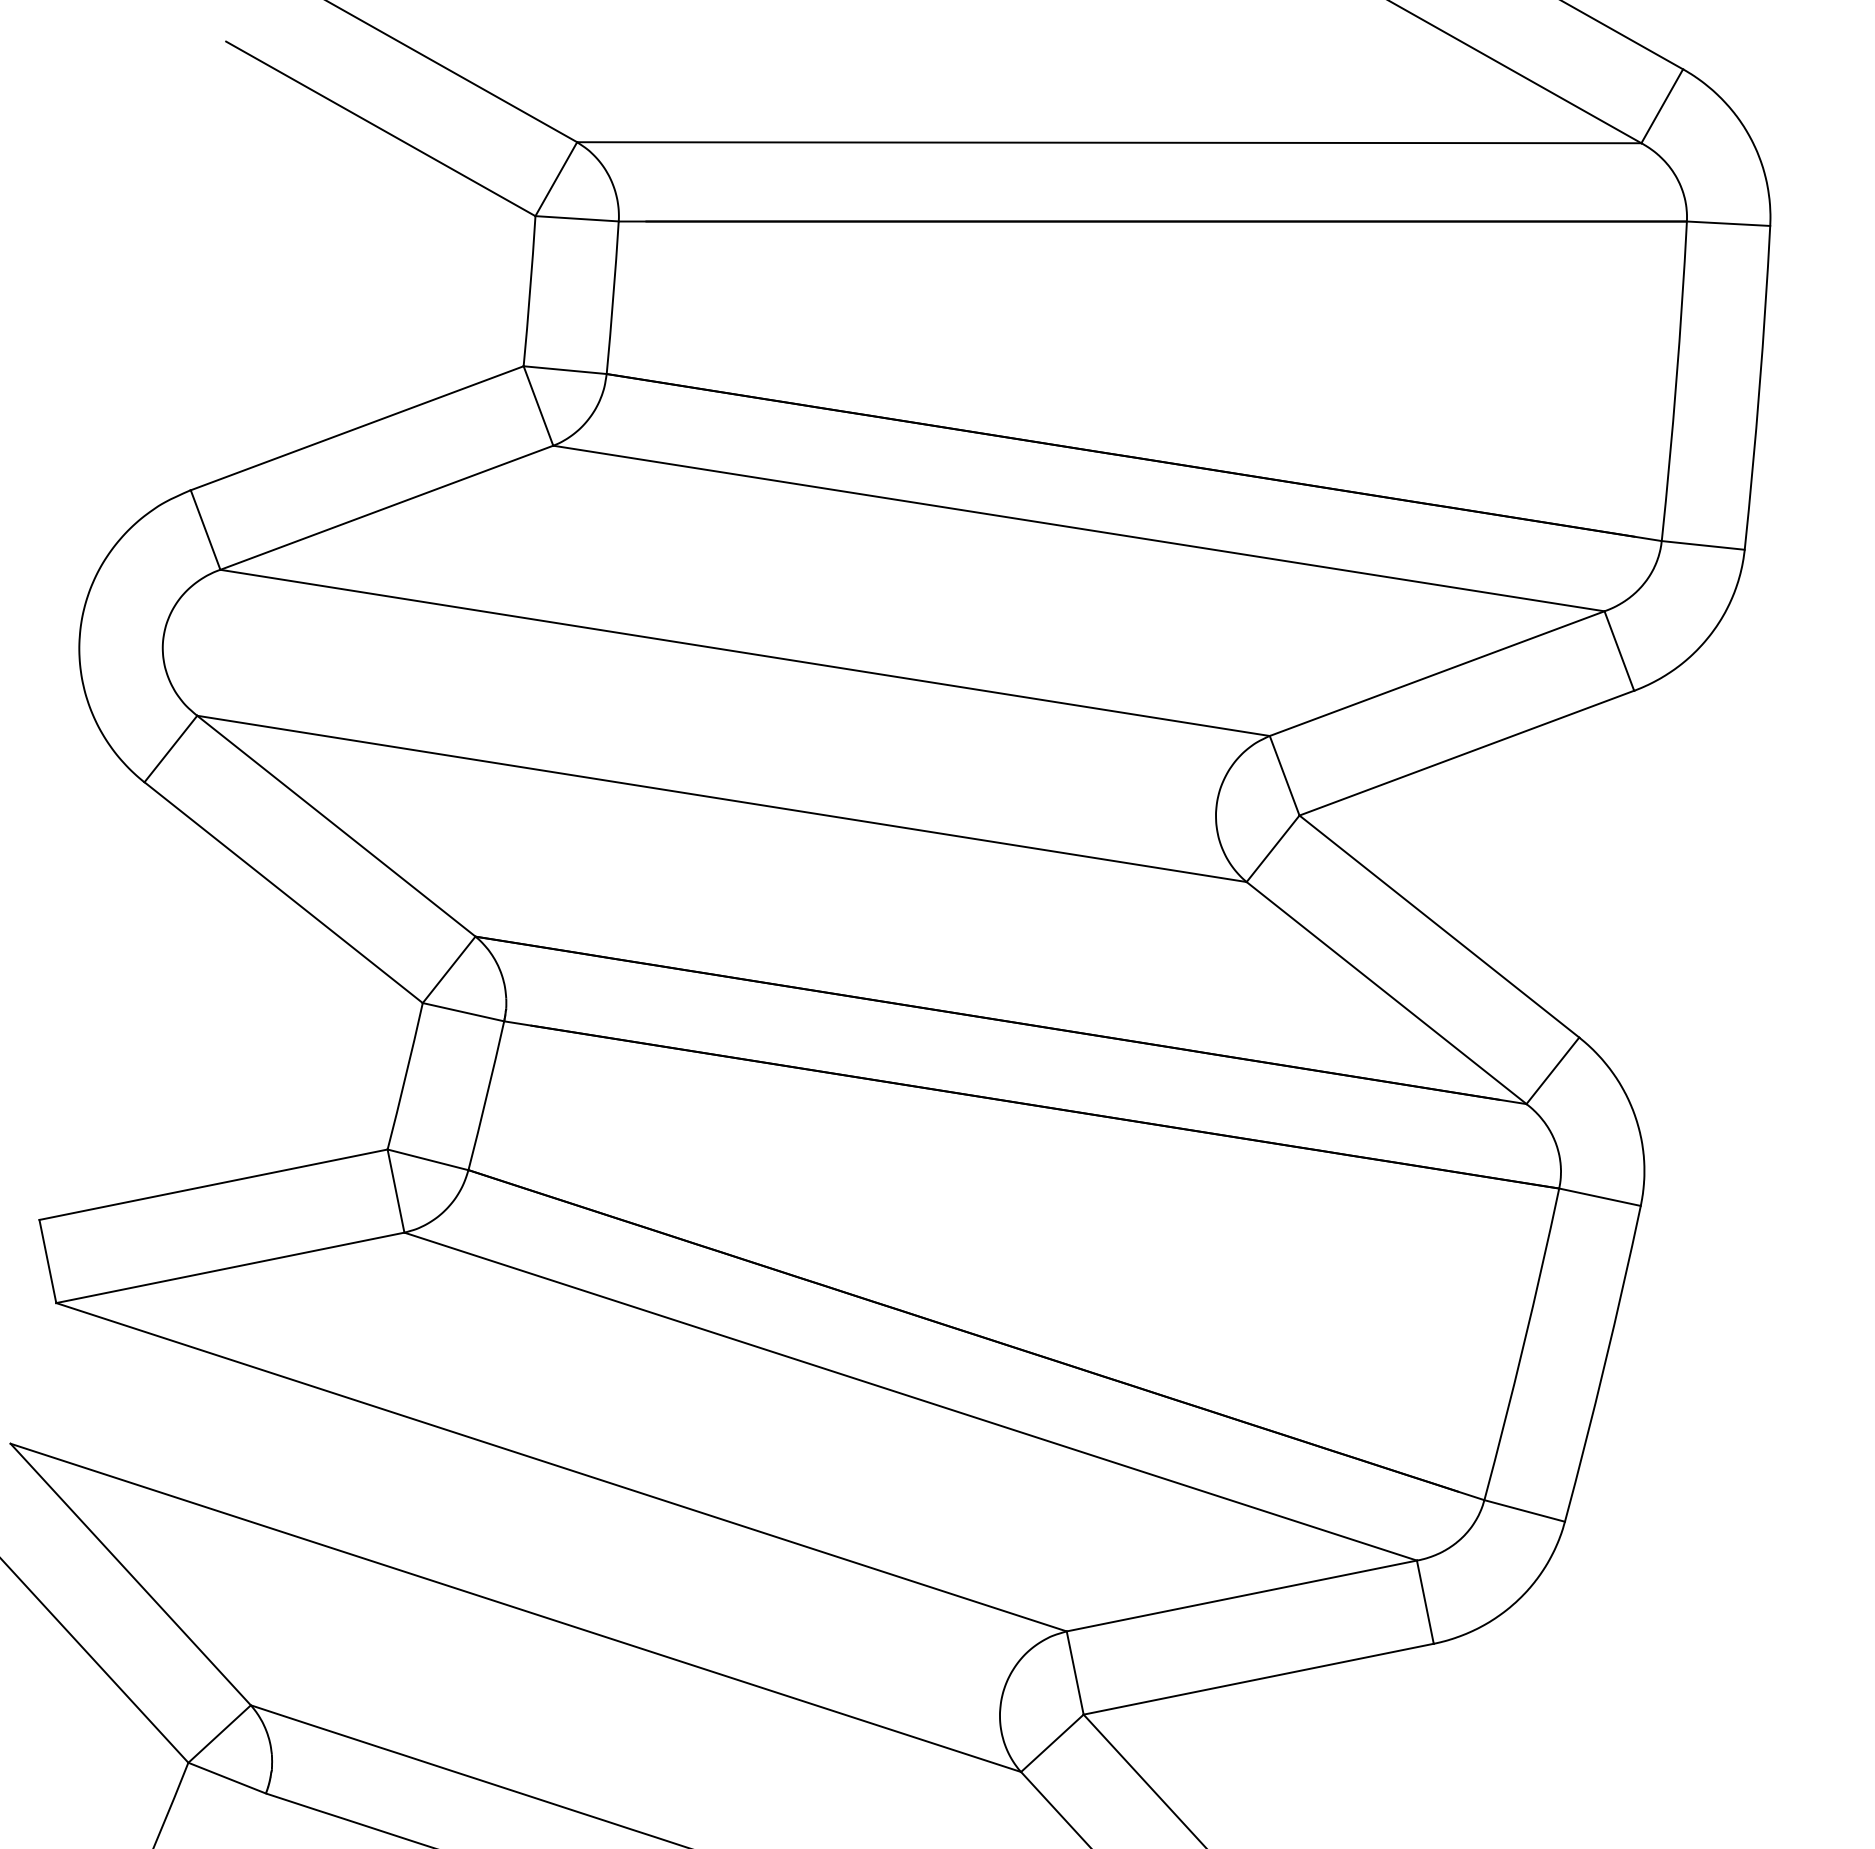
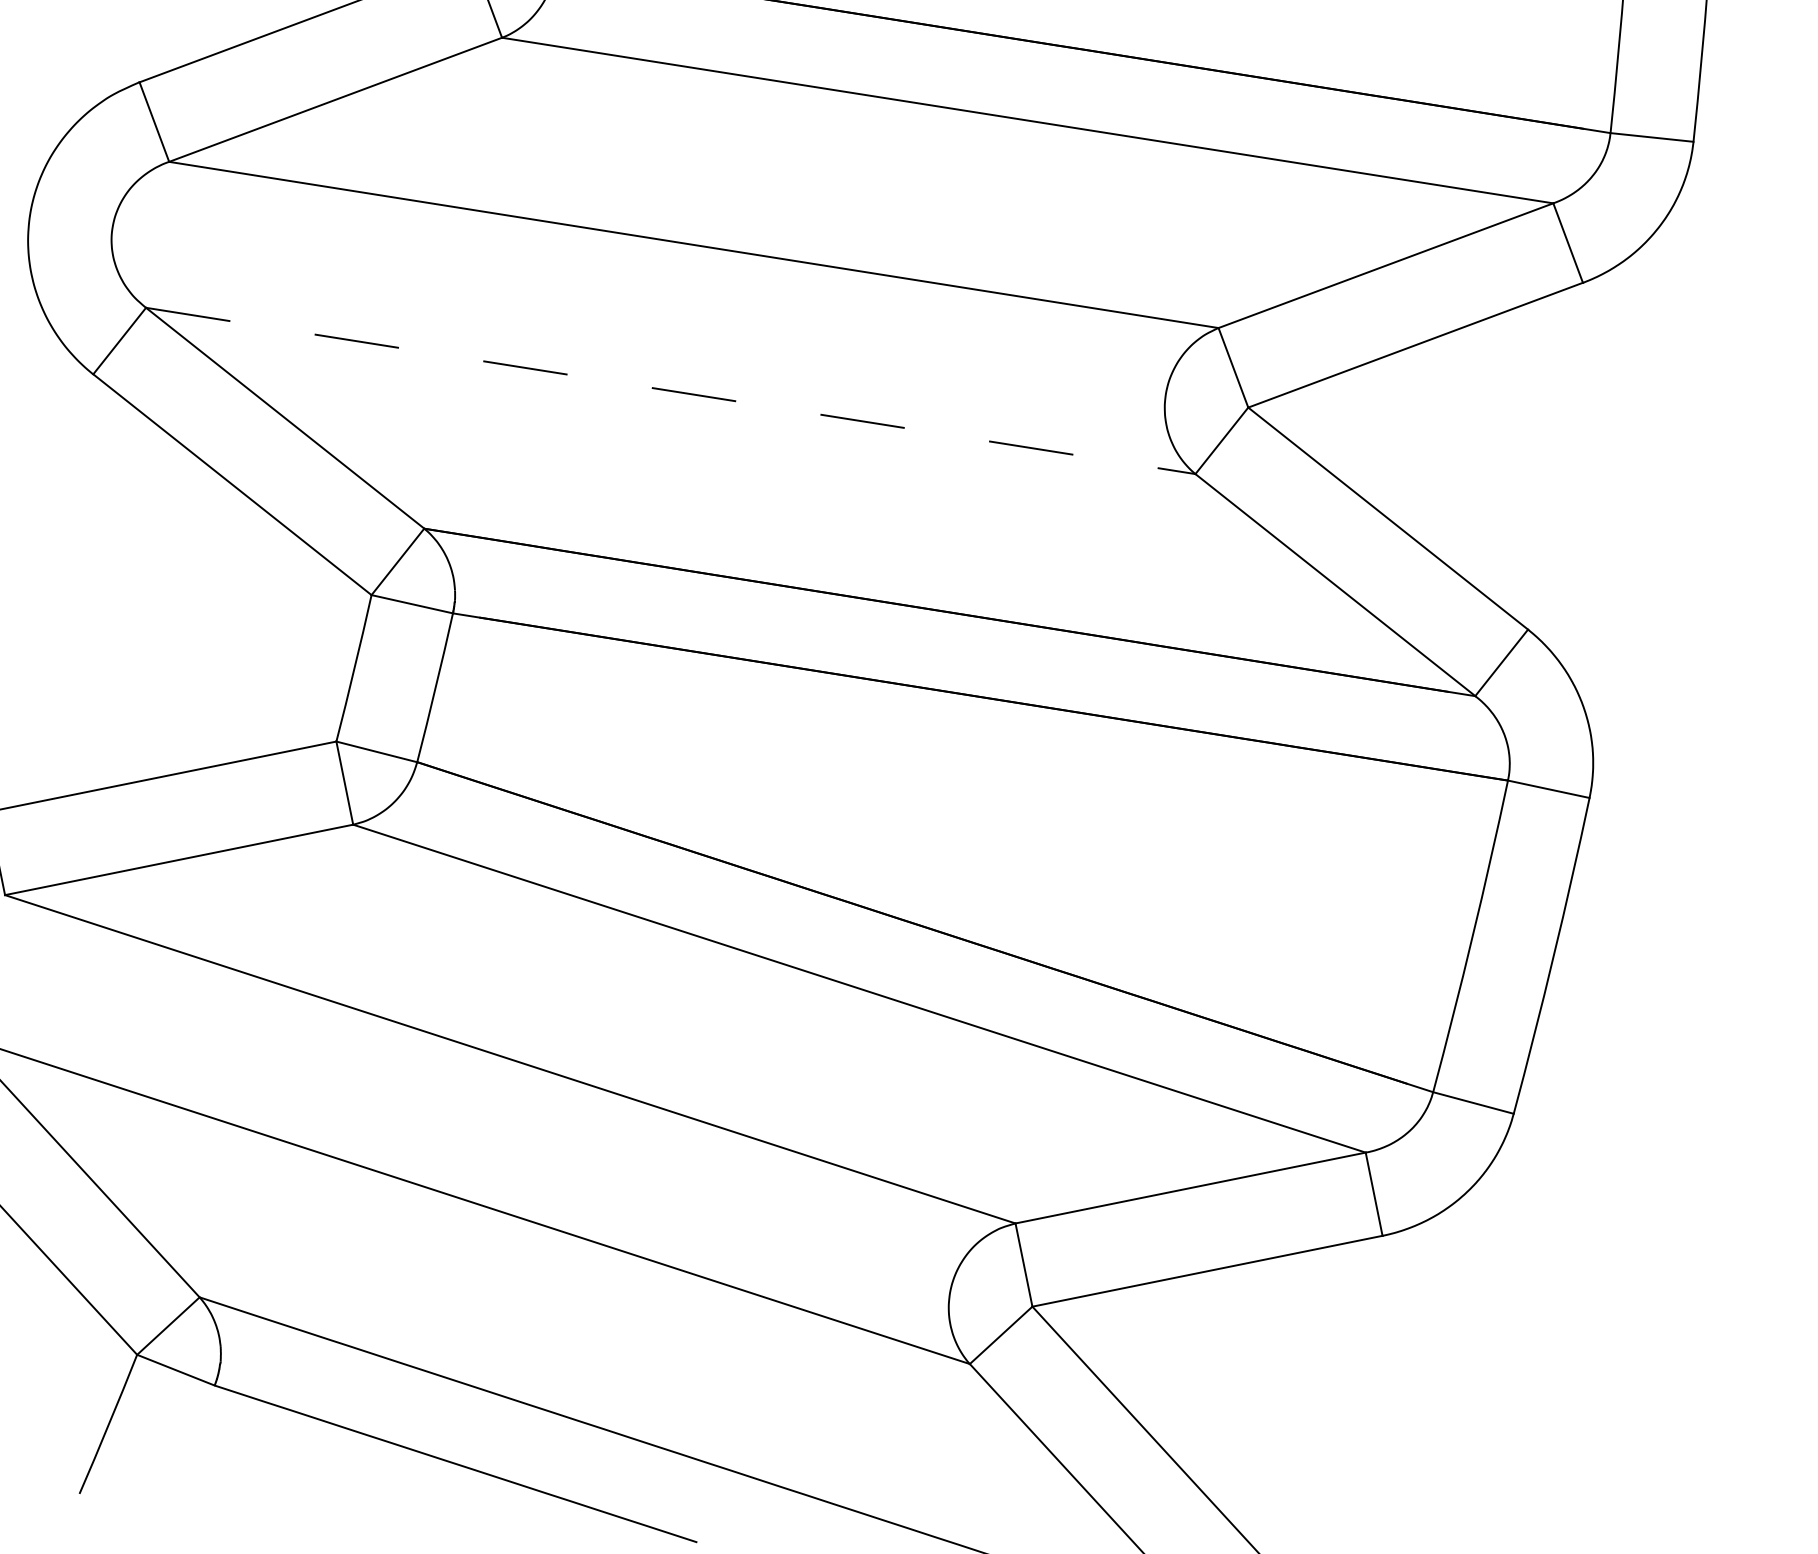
line: (722, 798) -> (671, 390), solid -> dashed

